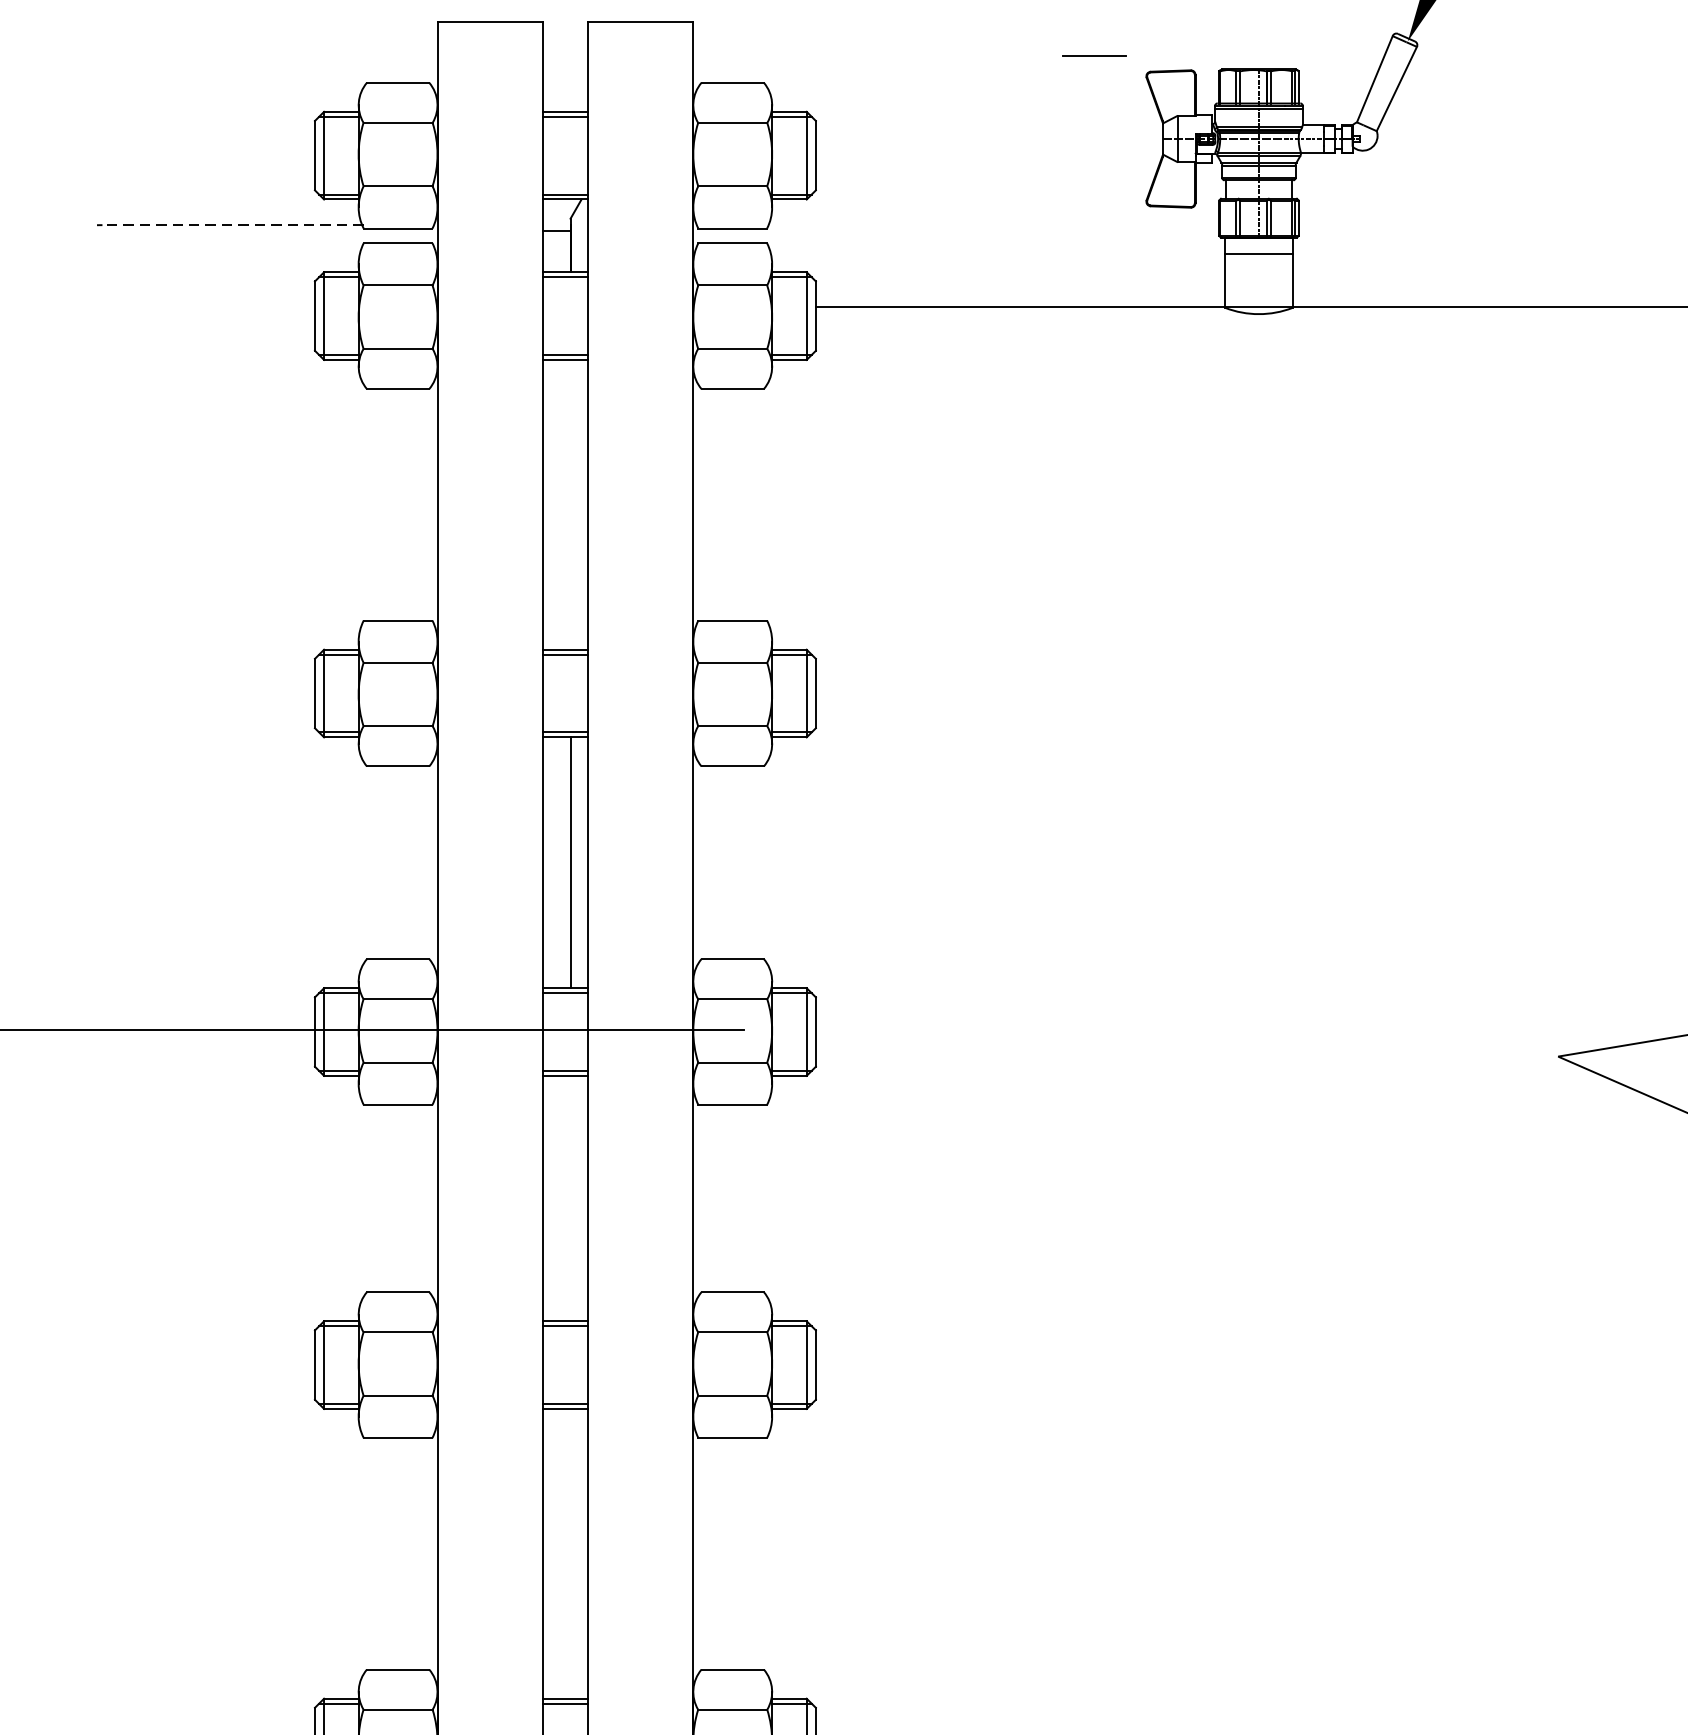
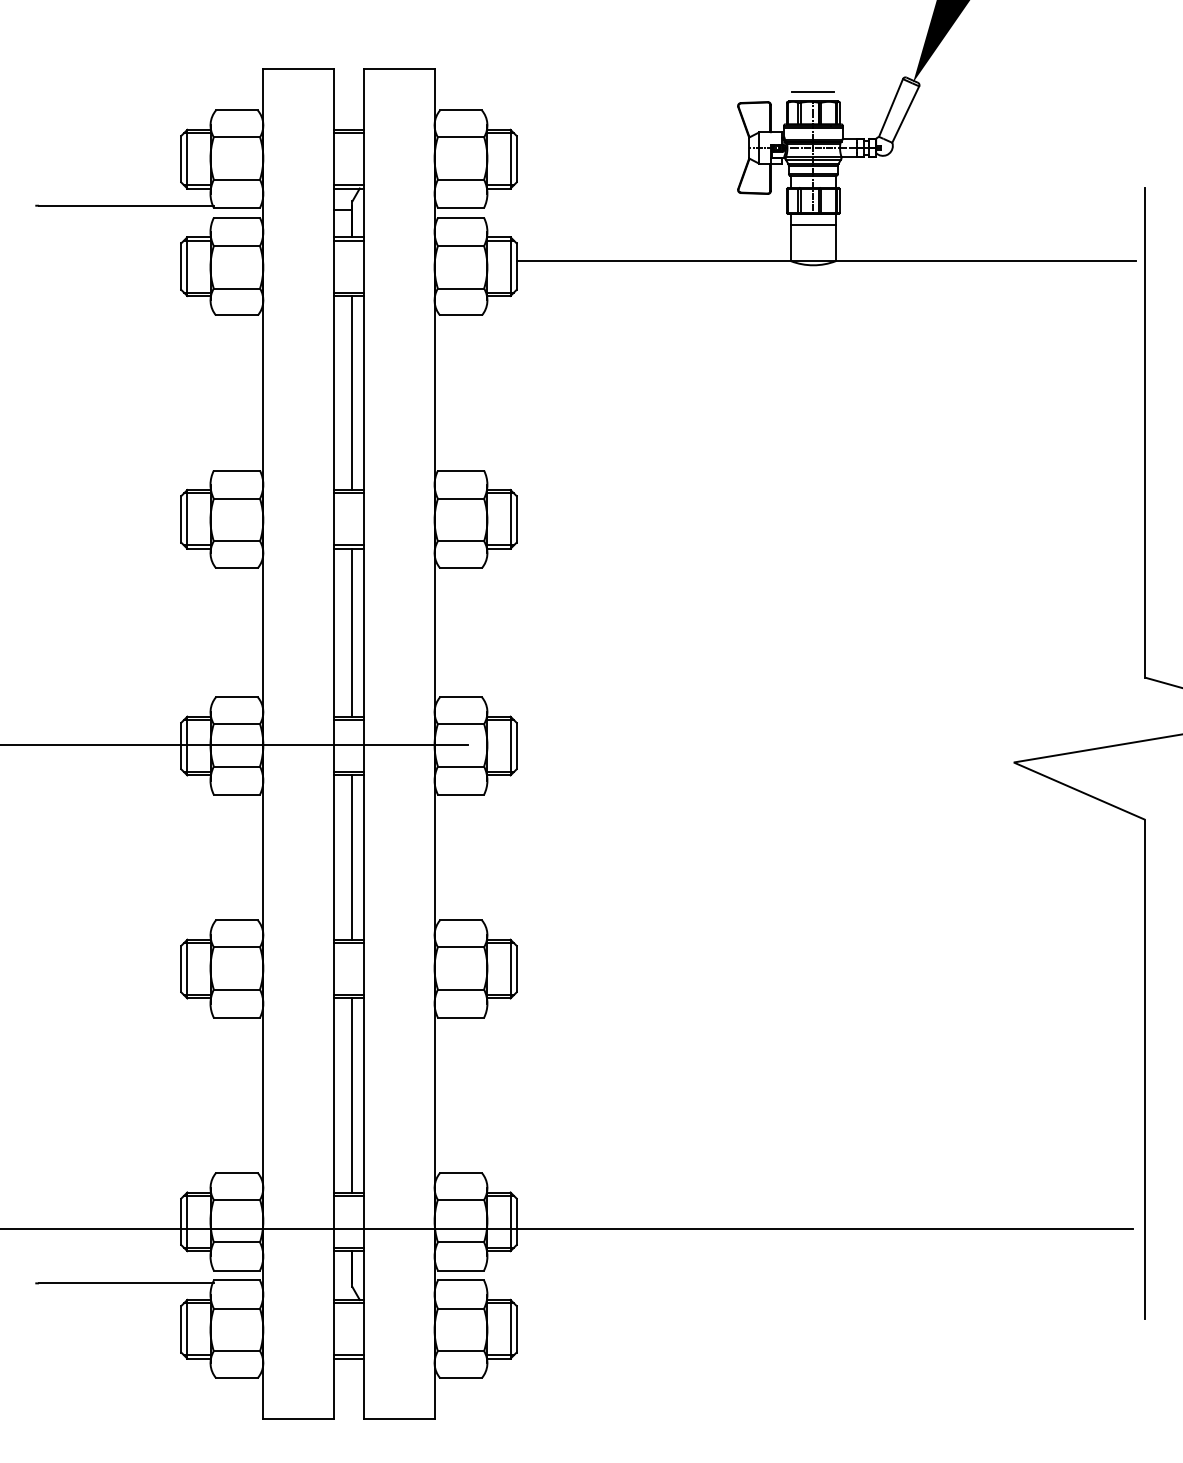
line: (1093, 54) -> (812, 91), moved
line: (231, 224) -> (125, 205), dashed -> solid
line: (570, 504) -> (352, 392), added
line: (570, 1198) -> (352, 857), added
line: (570, 1553) -> (352, 1095), added

